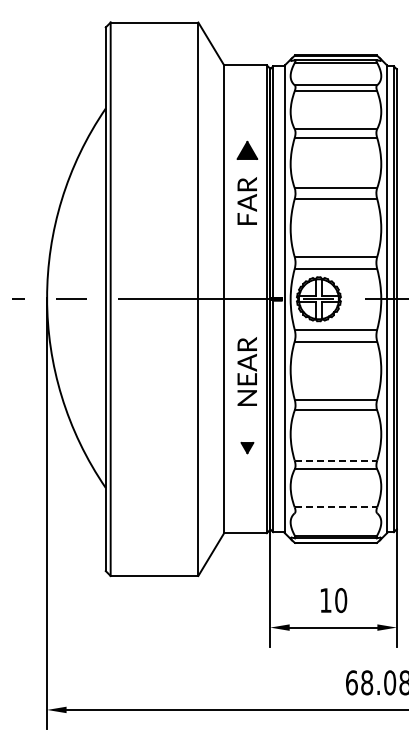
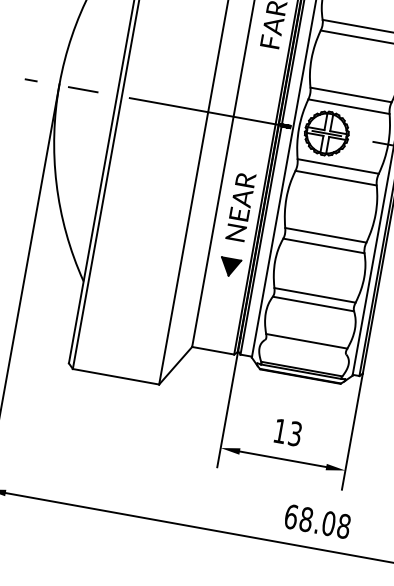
text: (246, 371) -> (240, 206), moved
part: (247, 447) -> (230, 266), size x1.67
line: (336, 460) -> (315, 295), dashed -> solid
line: (336, 507) -> (307, 341), dashed -> solid
text: (341, 600) -> (295, 434), 10 -> 13

